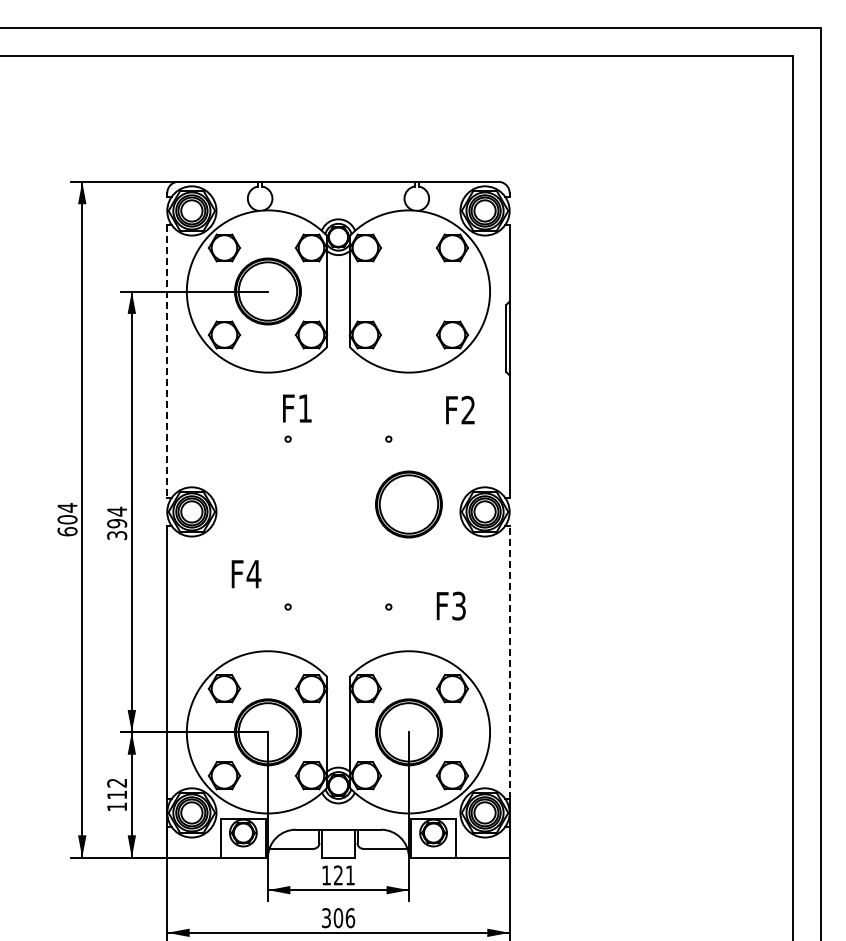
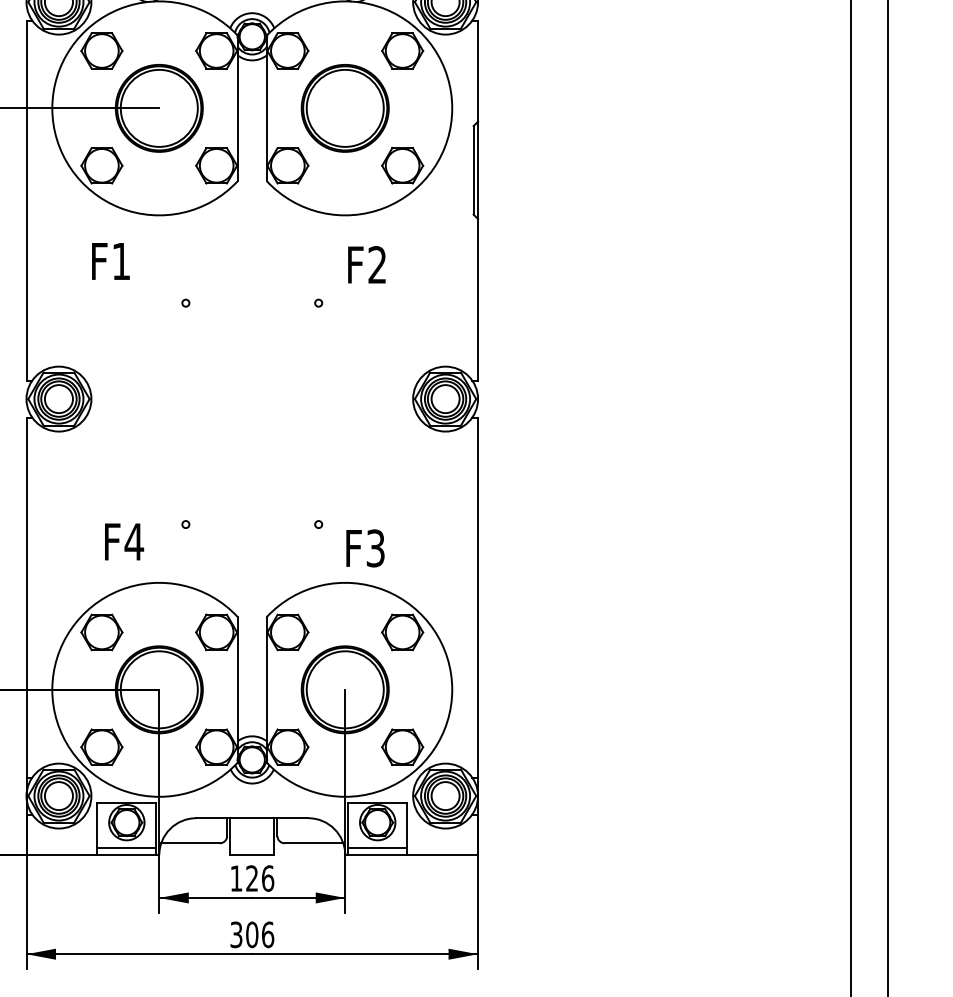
line: (167, 361) -> (26, 200), dashed -> solid
text: (297, 408) -> (111, 261), moved
text: (460, 409) -> (367, 263), moved
part: (408, 504) -> (344, 108), moved
text: (246, 574) -> (124, 542), moved
text: (450, 605) -> (364, 547), moved
line: (509, 662) -> (477, 597), dashed -> solid
line: (242, 852) -> (125, 848), added
line: (433, 852) -> (377, 848), added
text: (350, 875) -> (268, 878), 121 -> 126

